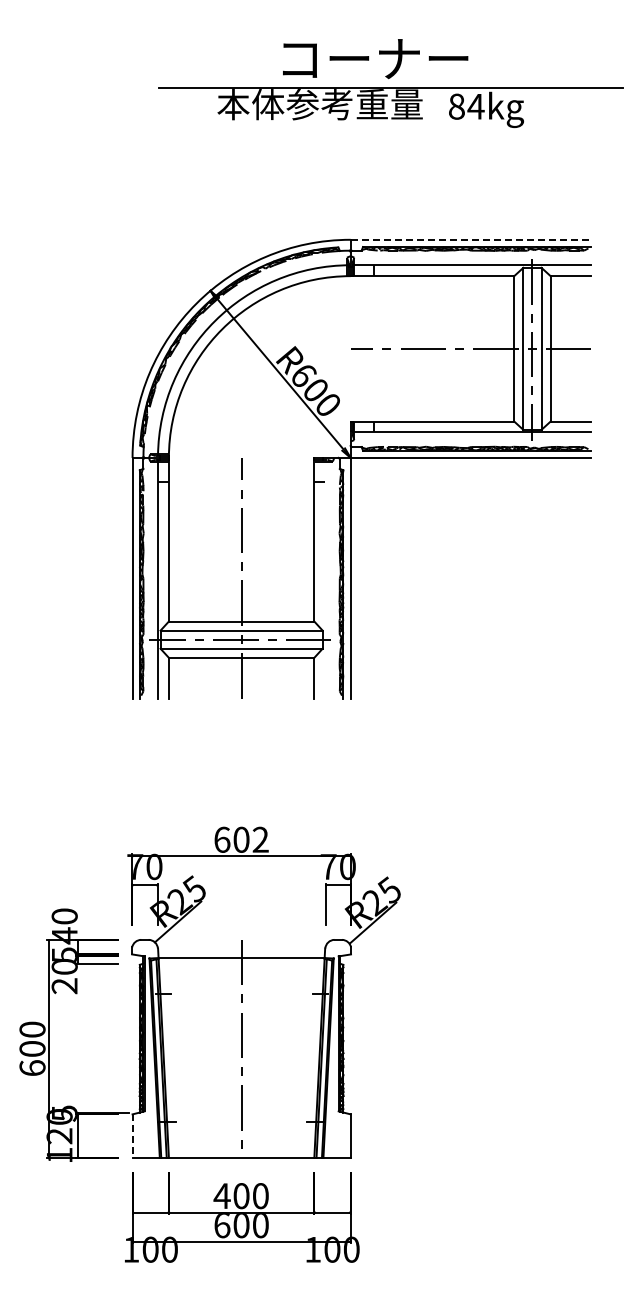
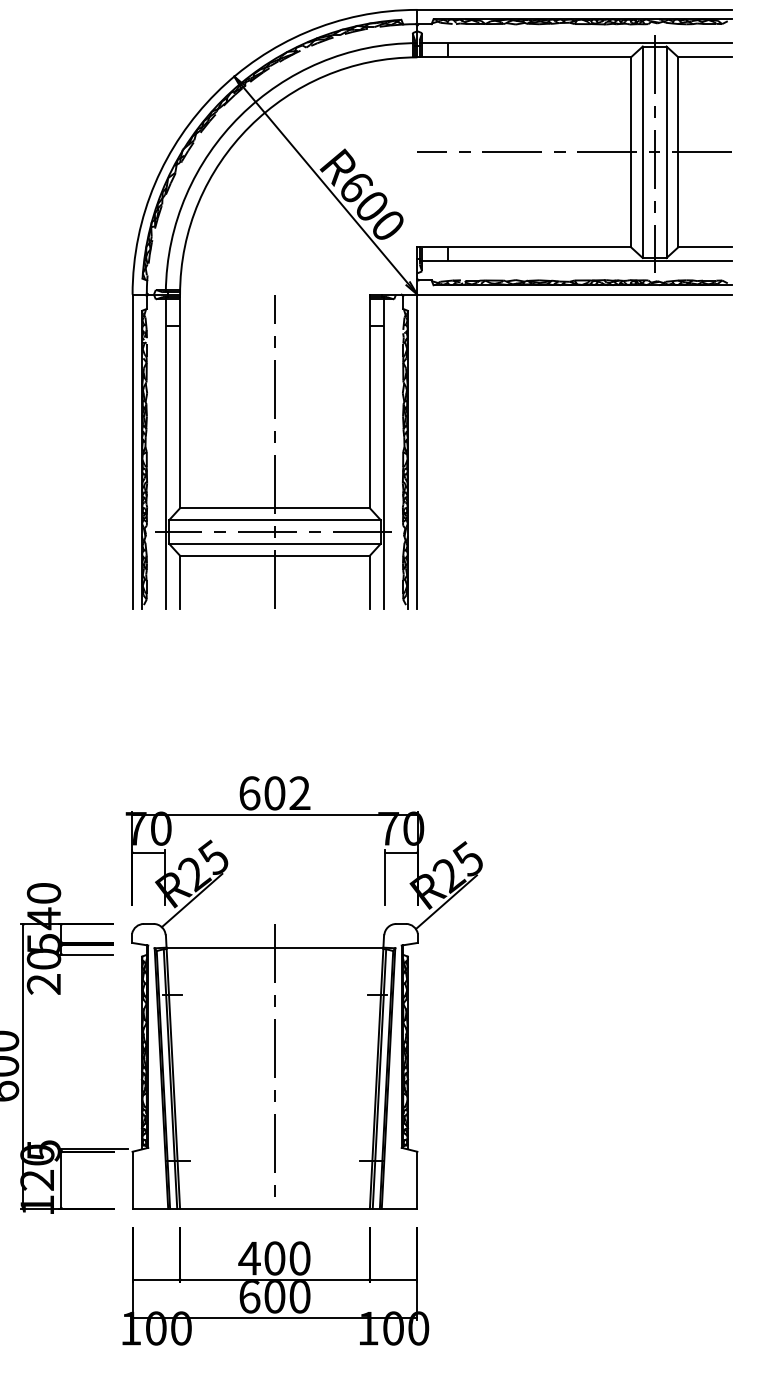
line: (471, 239) -> (575, 9), dashed -> solid
line: (325, 578) -> (384, 452), added
line: (132, 1136) -> (132, 1180), dashed -> solid

